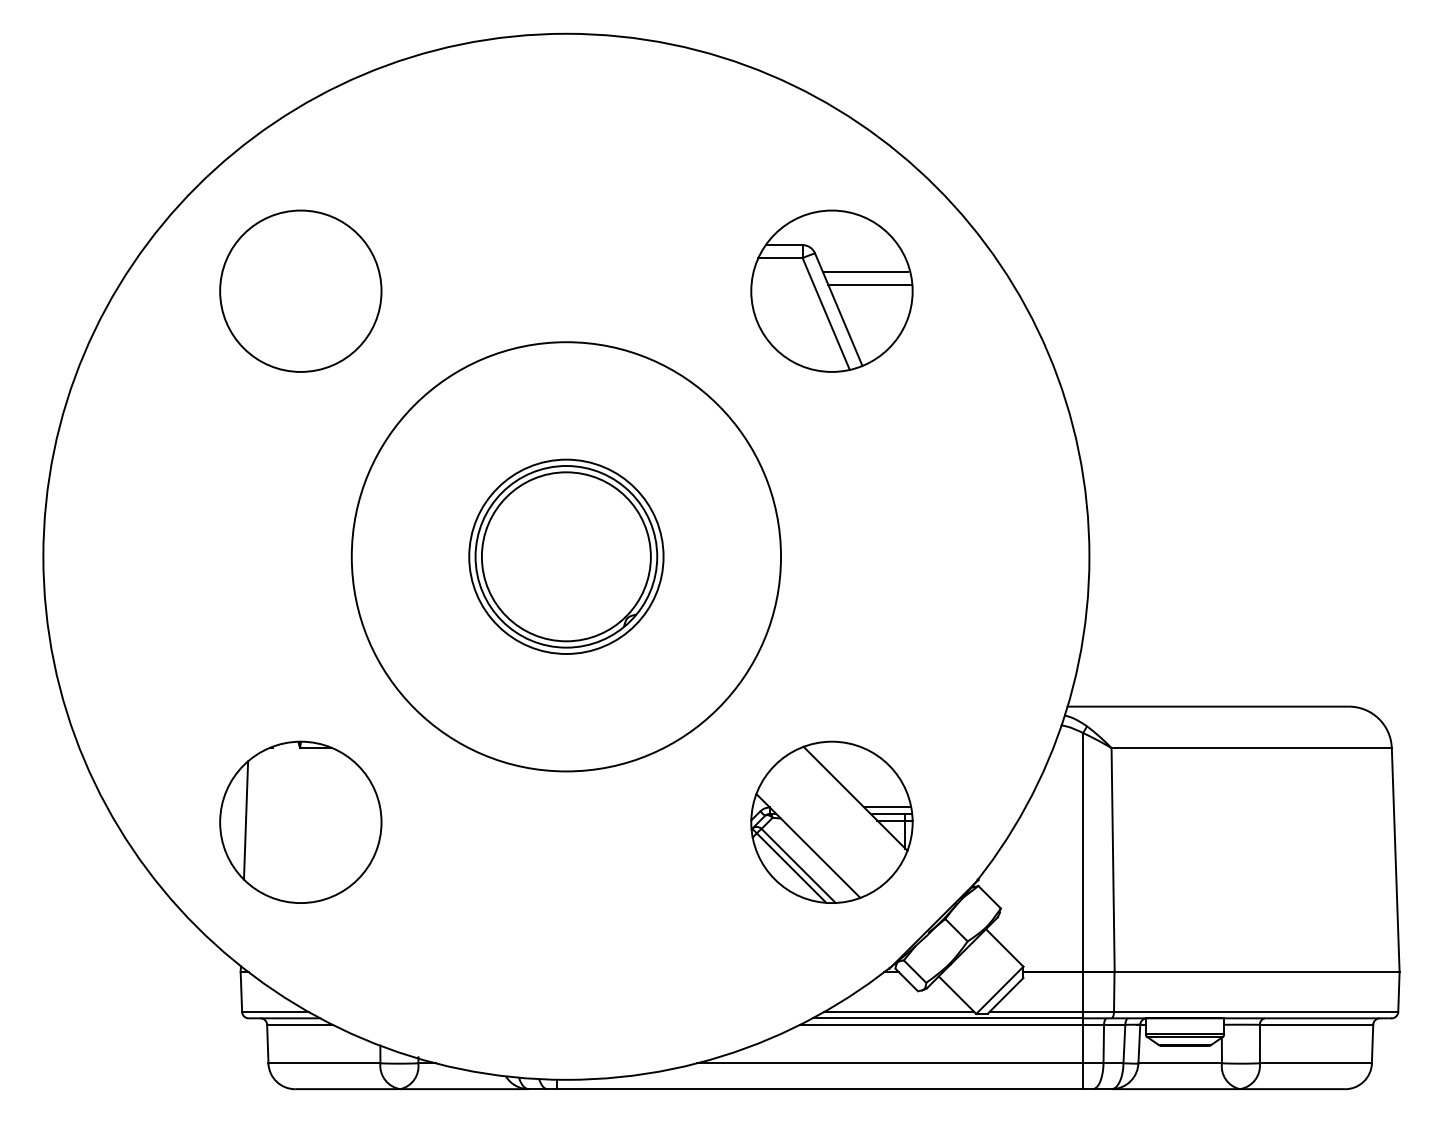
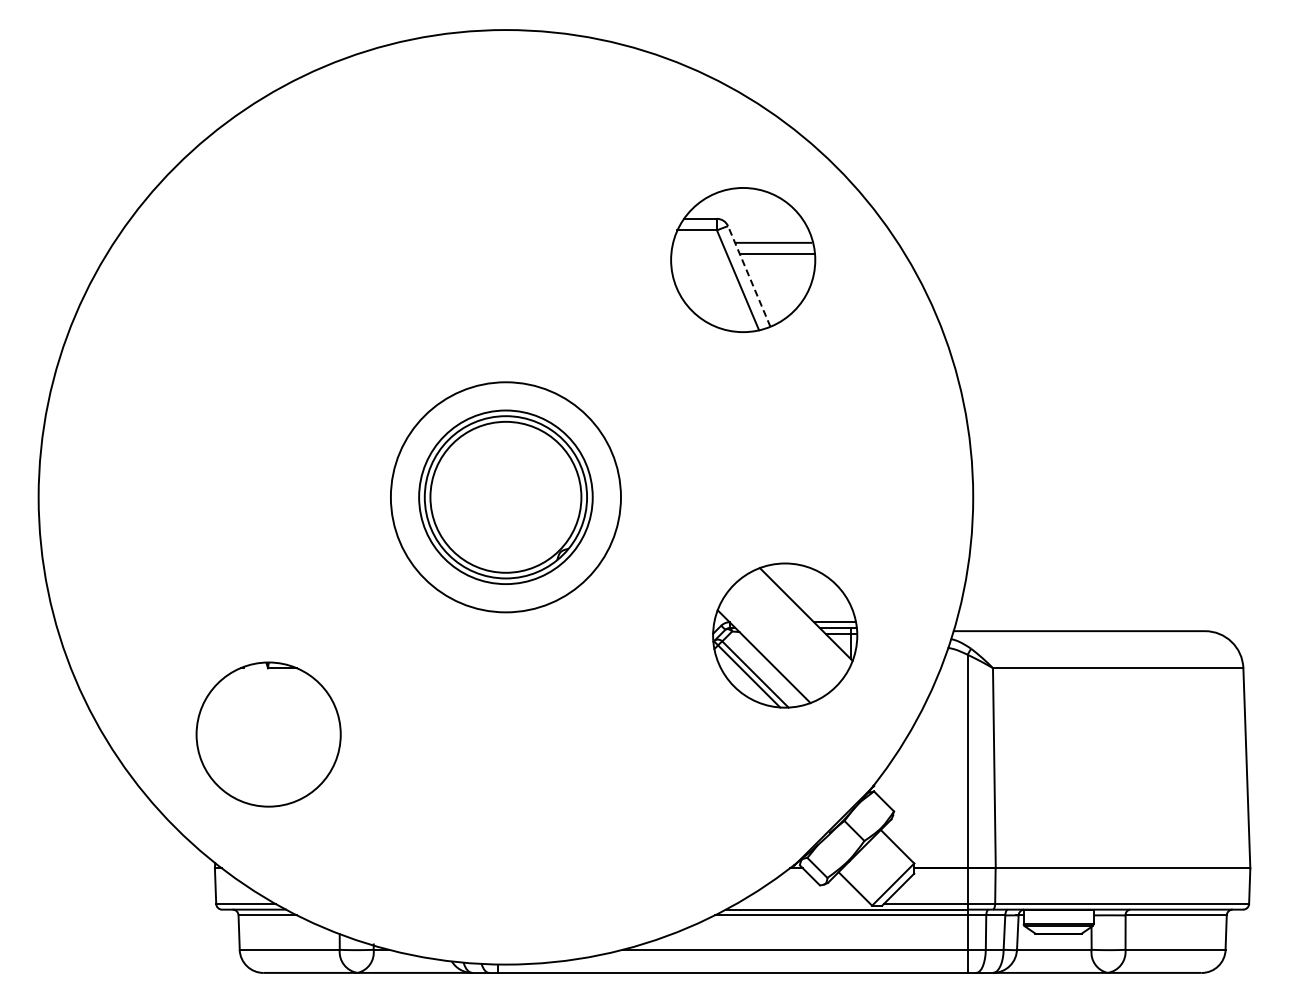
circle: (300, 290) -> (268, 259), removed
line: (839, 309) -> (749, 276), solid -> dashed
circle: (565, 557) -> (505, 497), size x0.6
line: (245, 820) -> (219, 732), removed
part: (832, 822) -> (785, 635), moved
line: (899, 1011) -> (803, 903), removed

